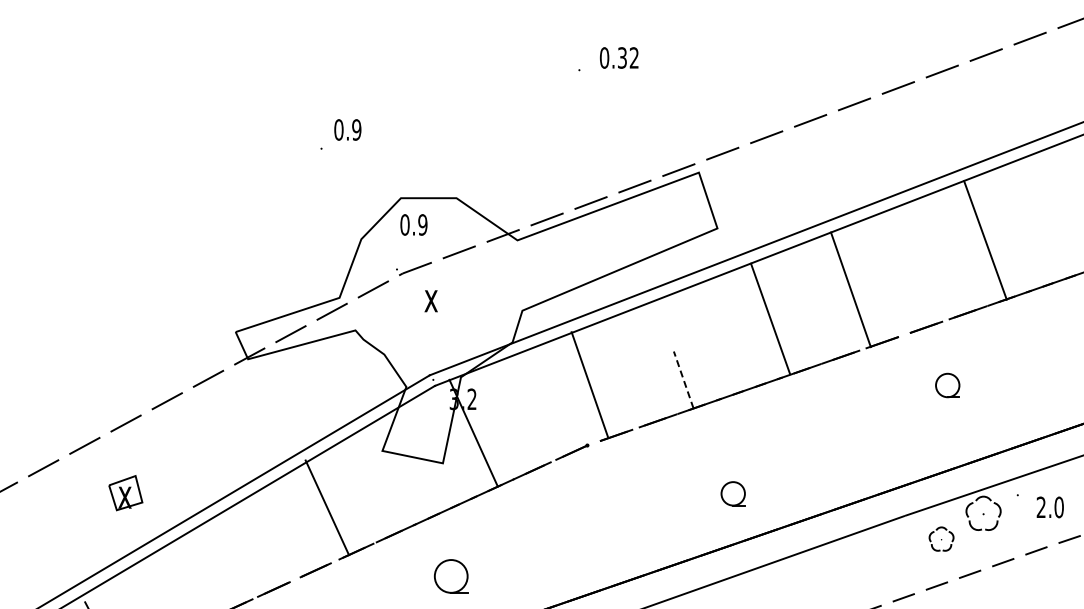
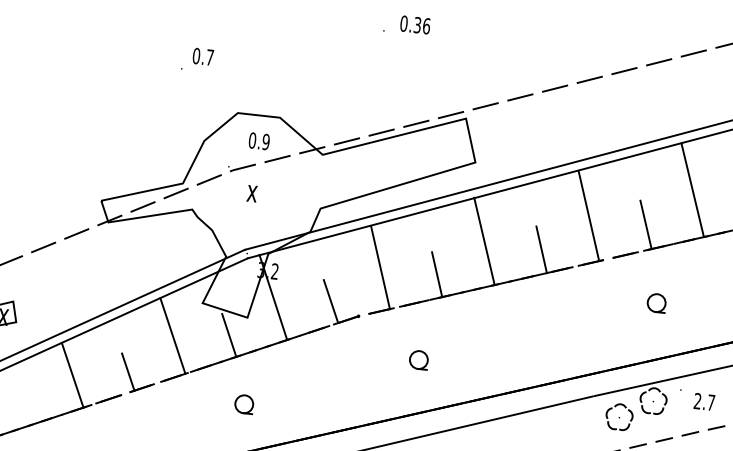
text: (634, 57) -> (426, 25), 0.32 -> 0.36
text: (356, 129) -> (209, 57), 0.9 -> 0.7
text: (413, 224) -> (258, 140), moved
line: (985, 240) -> (692, 190), moved
line: (948, 284) -> (645, 224), added
line: (850, 289) -> (588, 215), moved
line: (770, 318) -> (484, 241), moved
line: (816, 332) -> (541, 249), added
line: (683, 379) -> (437, 274), dashed -> solid
line: (589, 384) -> (380, 267), moved
part: (947, 385) -> (656, 303), moved
line: (548, 430) -> (330, 301), added
line: (421, 489) -> (229, 335), added
part: (732, 493) -> (418, 359), moved
line: (327, 507) -> (172, 335), moved
text: (1058, 507) -> (710, 402), 2.0 -> 2.7
part: (941, 538) -> (619, 416), size x1.43
line: (295, 551) -> (128, 372), added
line: (223, 563) -> (72, 375), added
part: (450, 576) -> (243, 404), size x0.71

